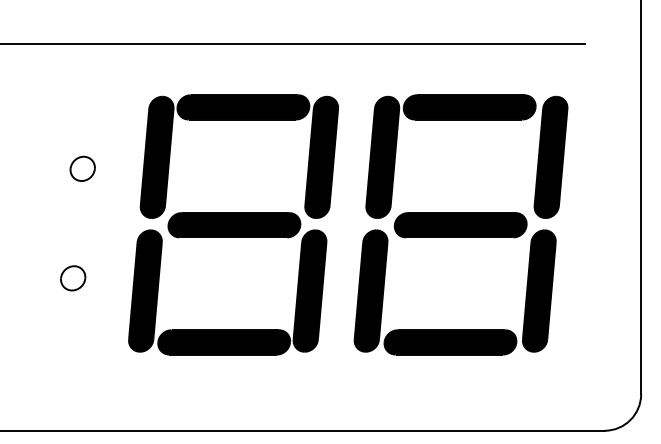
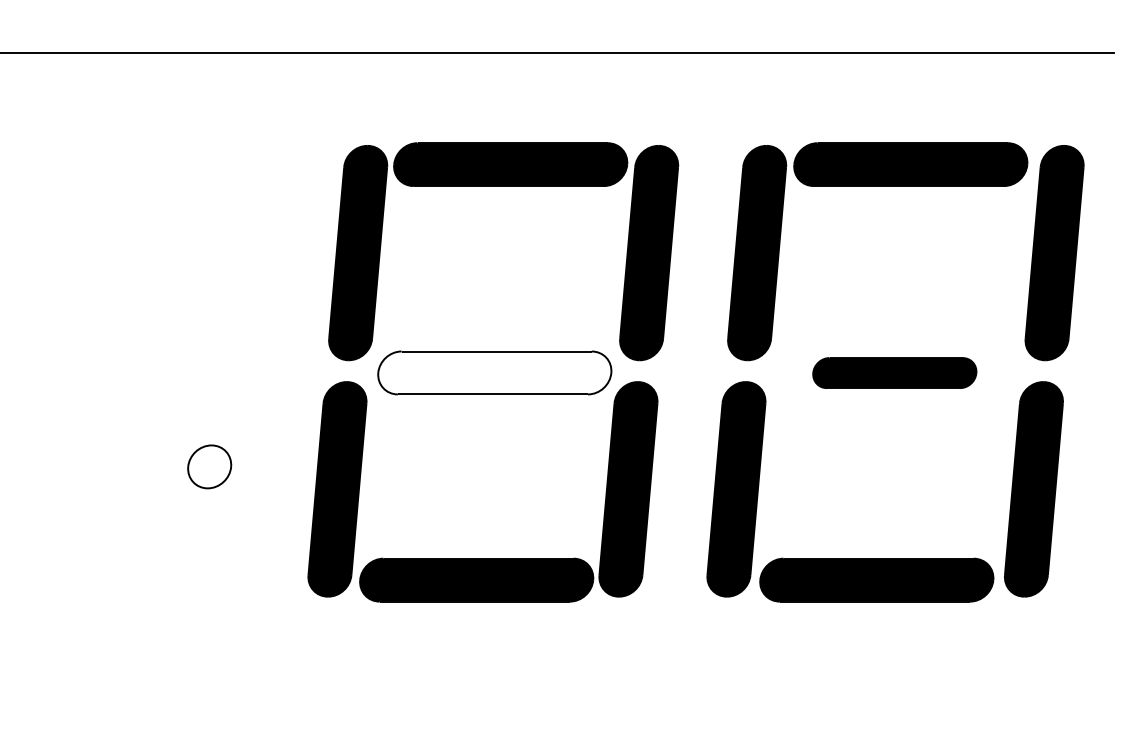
part: (82, 168) -> (226, 272), removed
fill: (234, 225) -> (494, 373), removed
part: (460, 225) -> (894, 373), size x0.7

